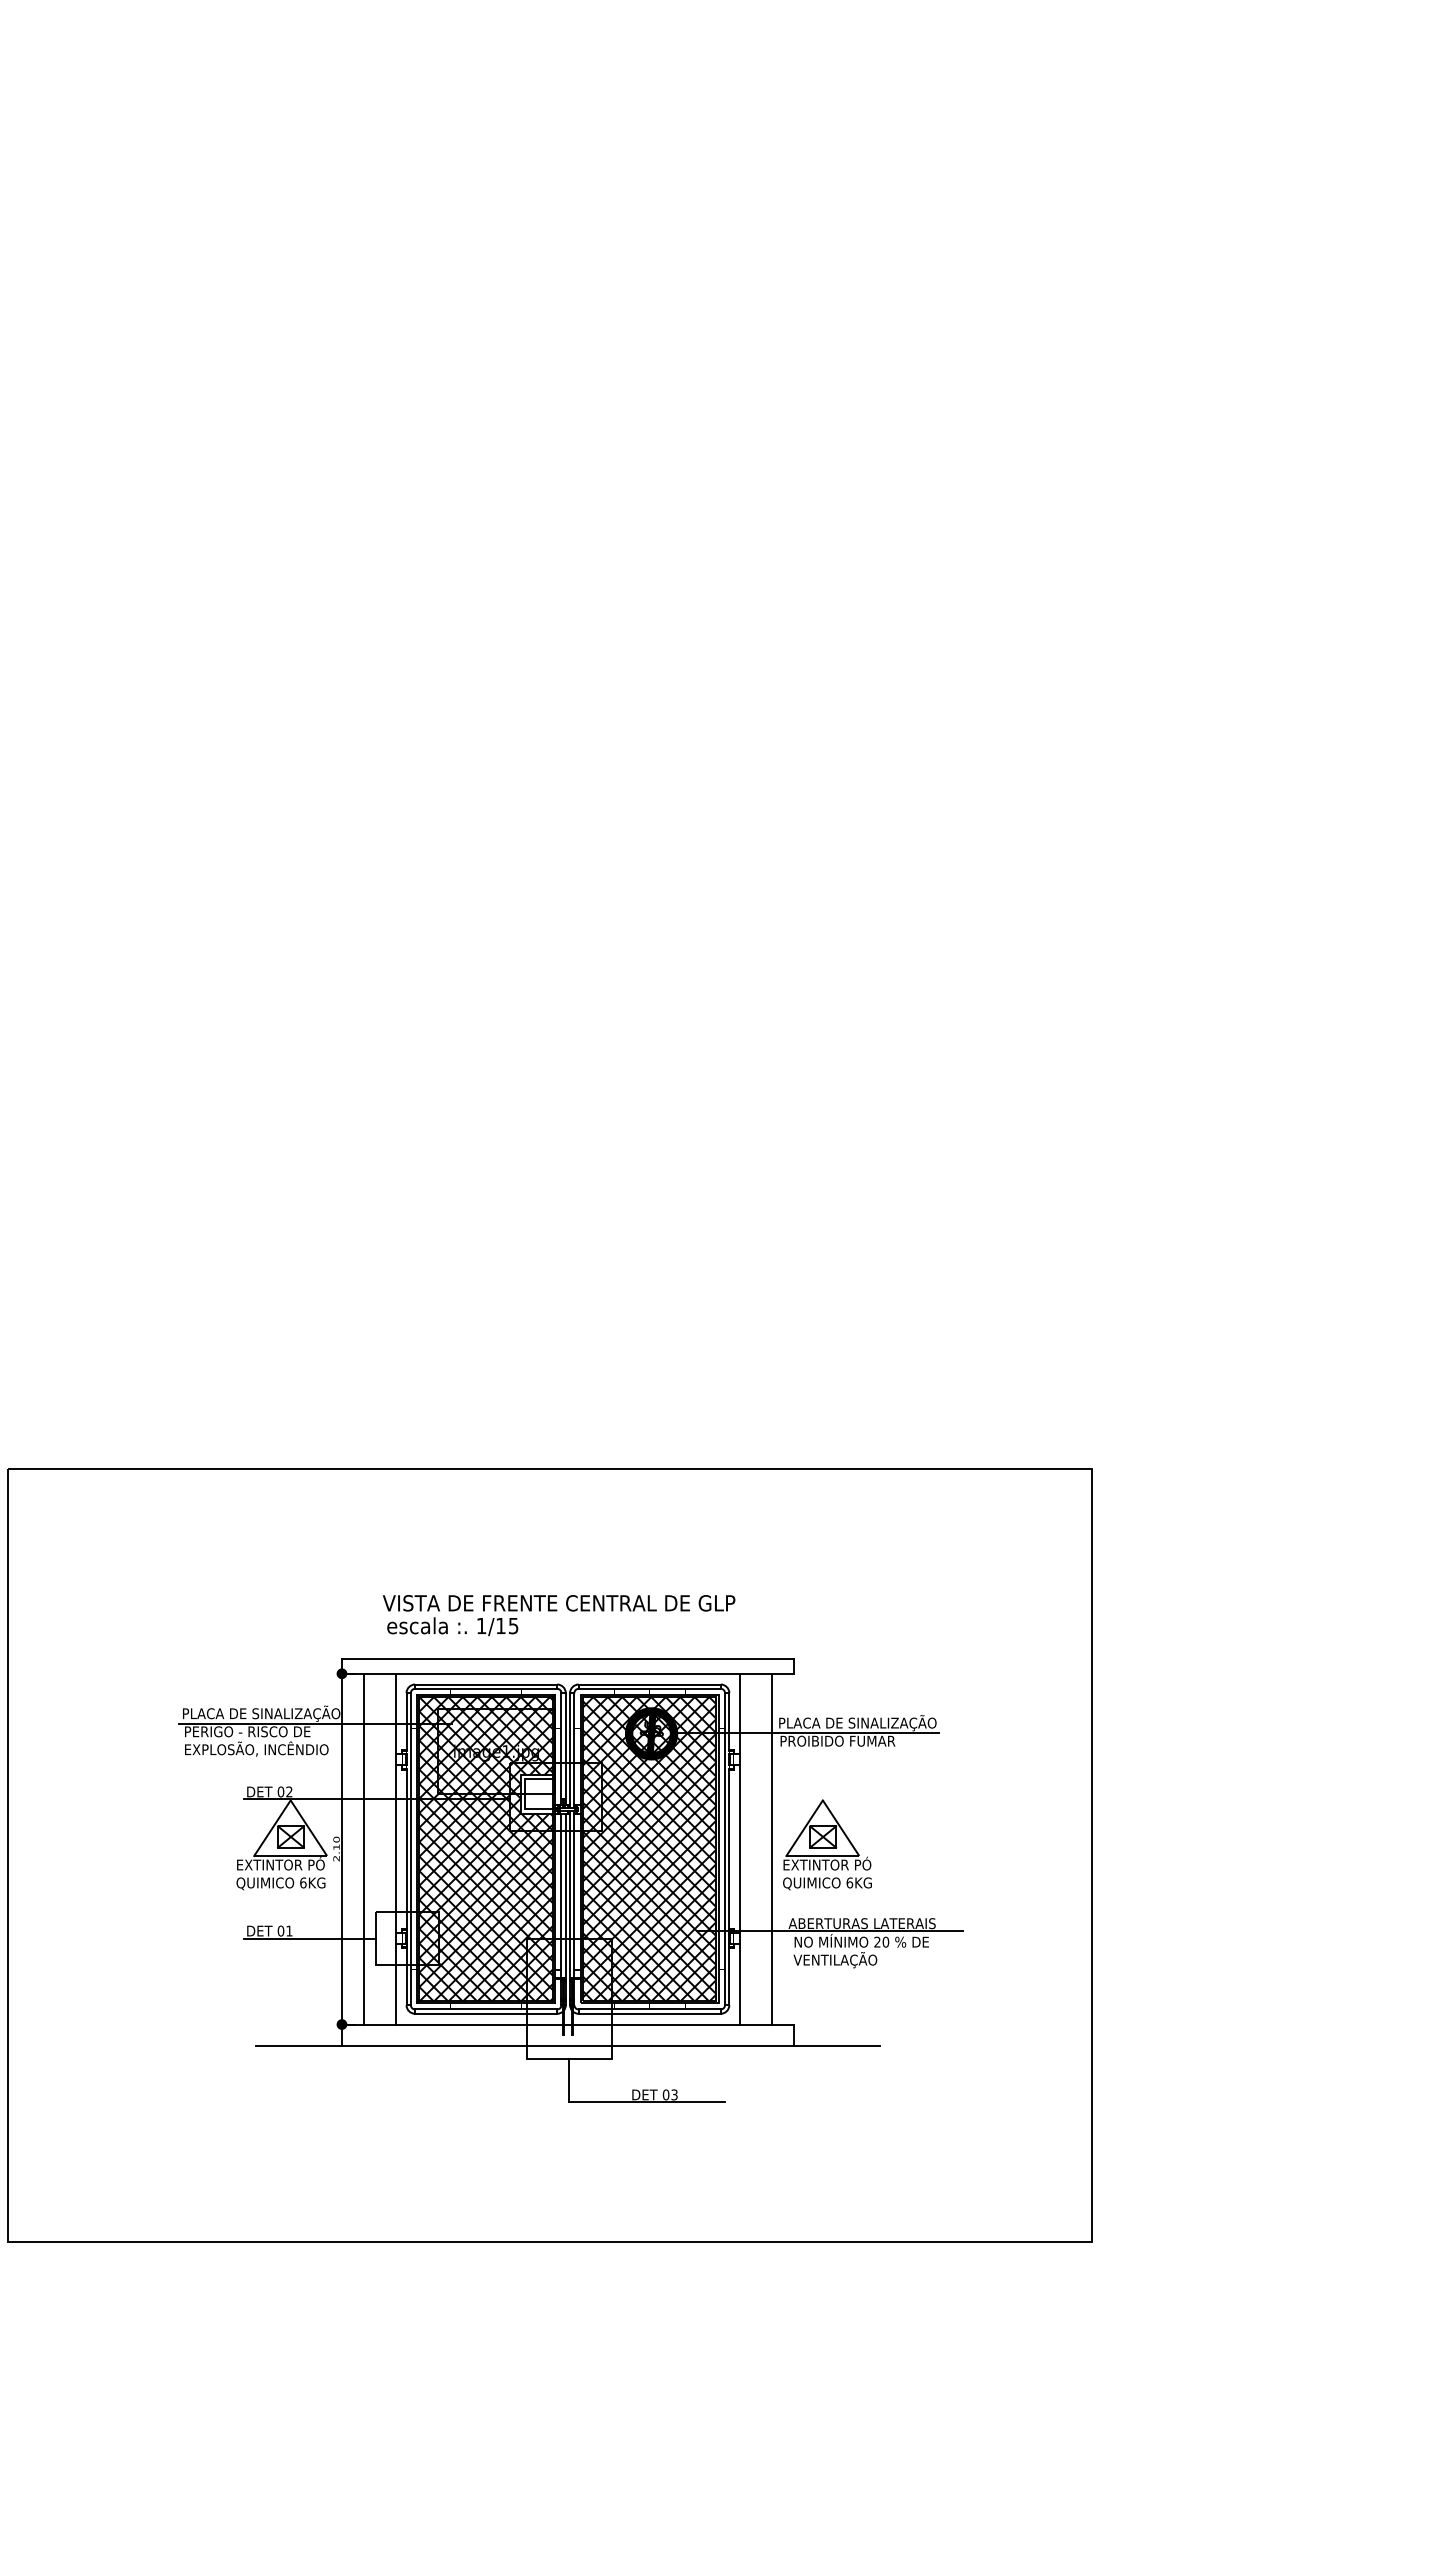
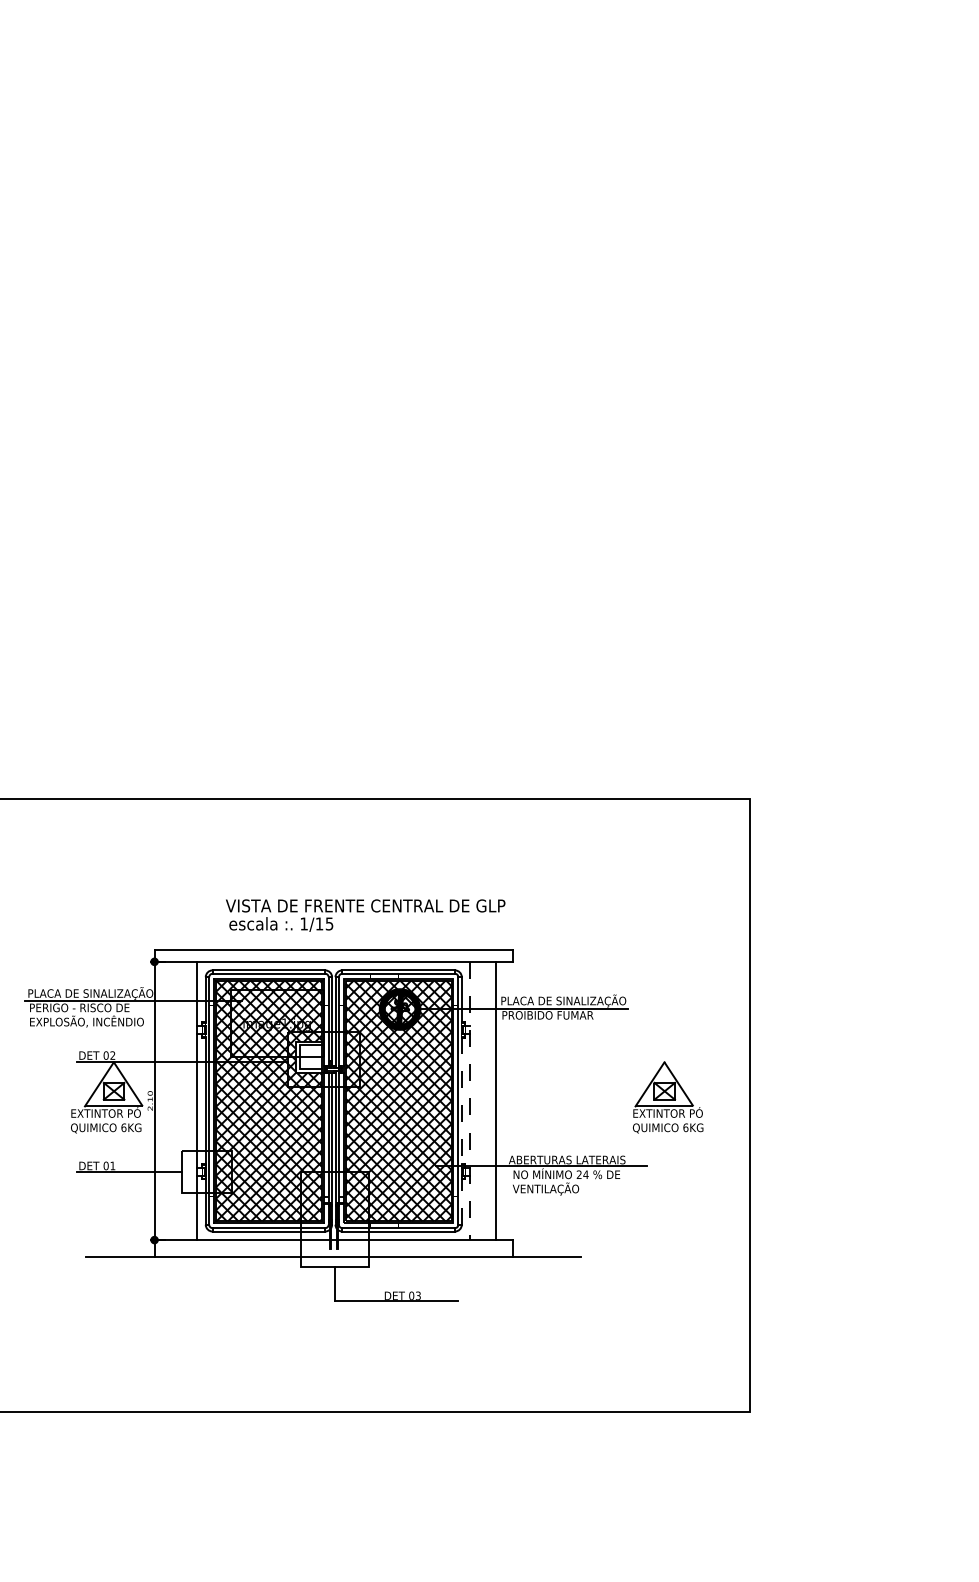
text: (558, 1615) -> (365, 915), moved
part: (827, 1844) -> (668, 1097), moved
line: (363, 1848) -> (171, 1100), removed
line: (740, 1849) -> (470, 1101), solid -> dashed
line: (729, 1887) -> (461, 1131), solid -> dashed
text: (885, 1941) -> (585, 1174), 20 -> 24

